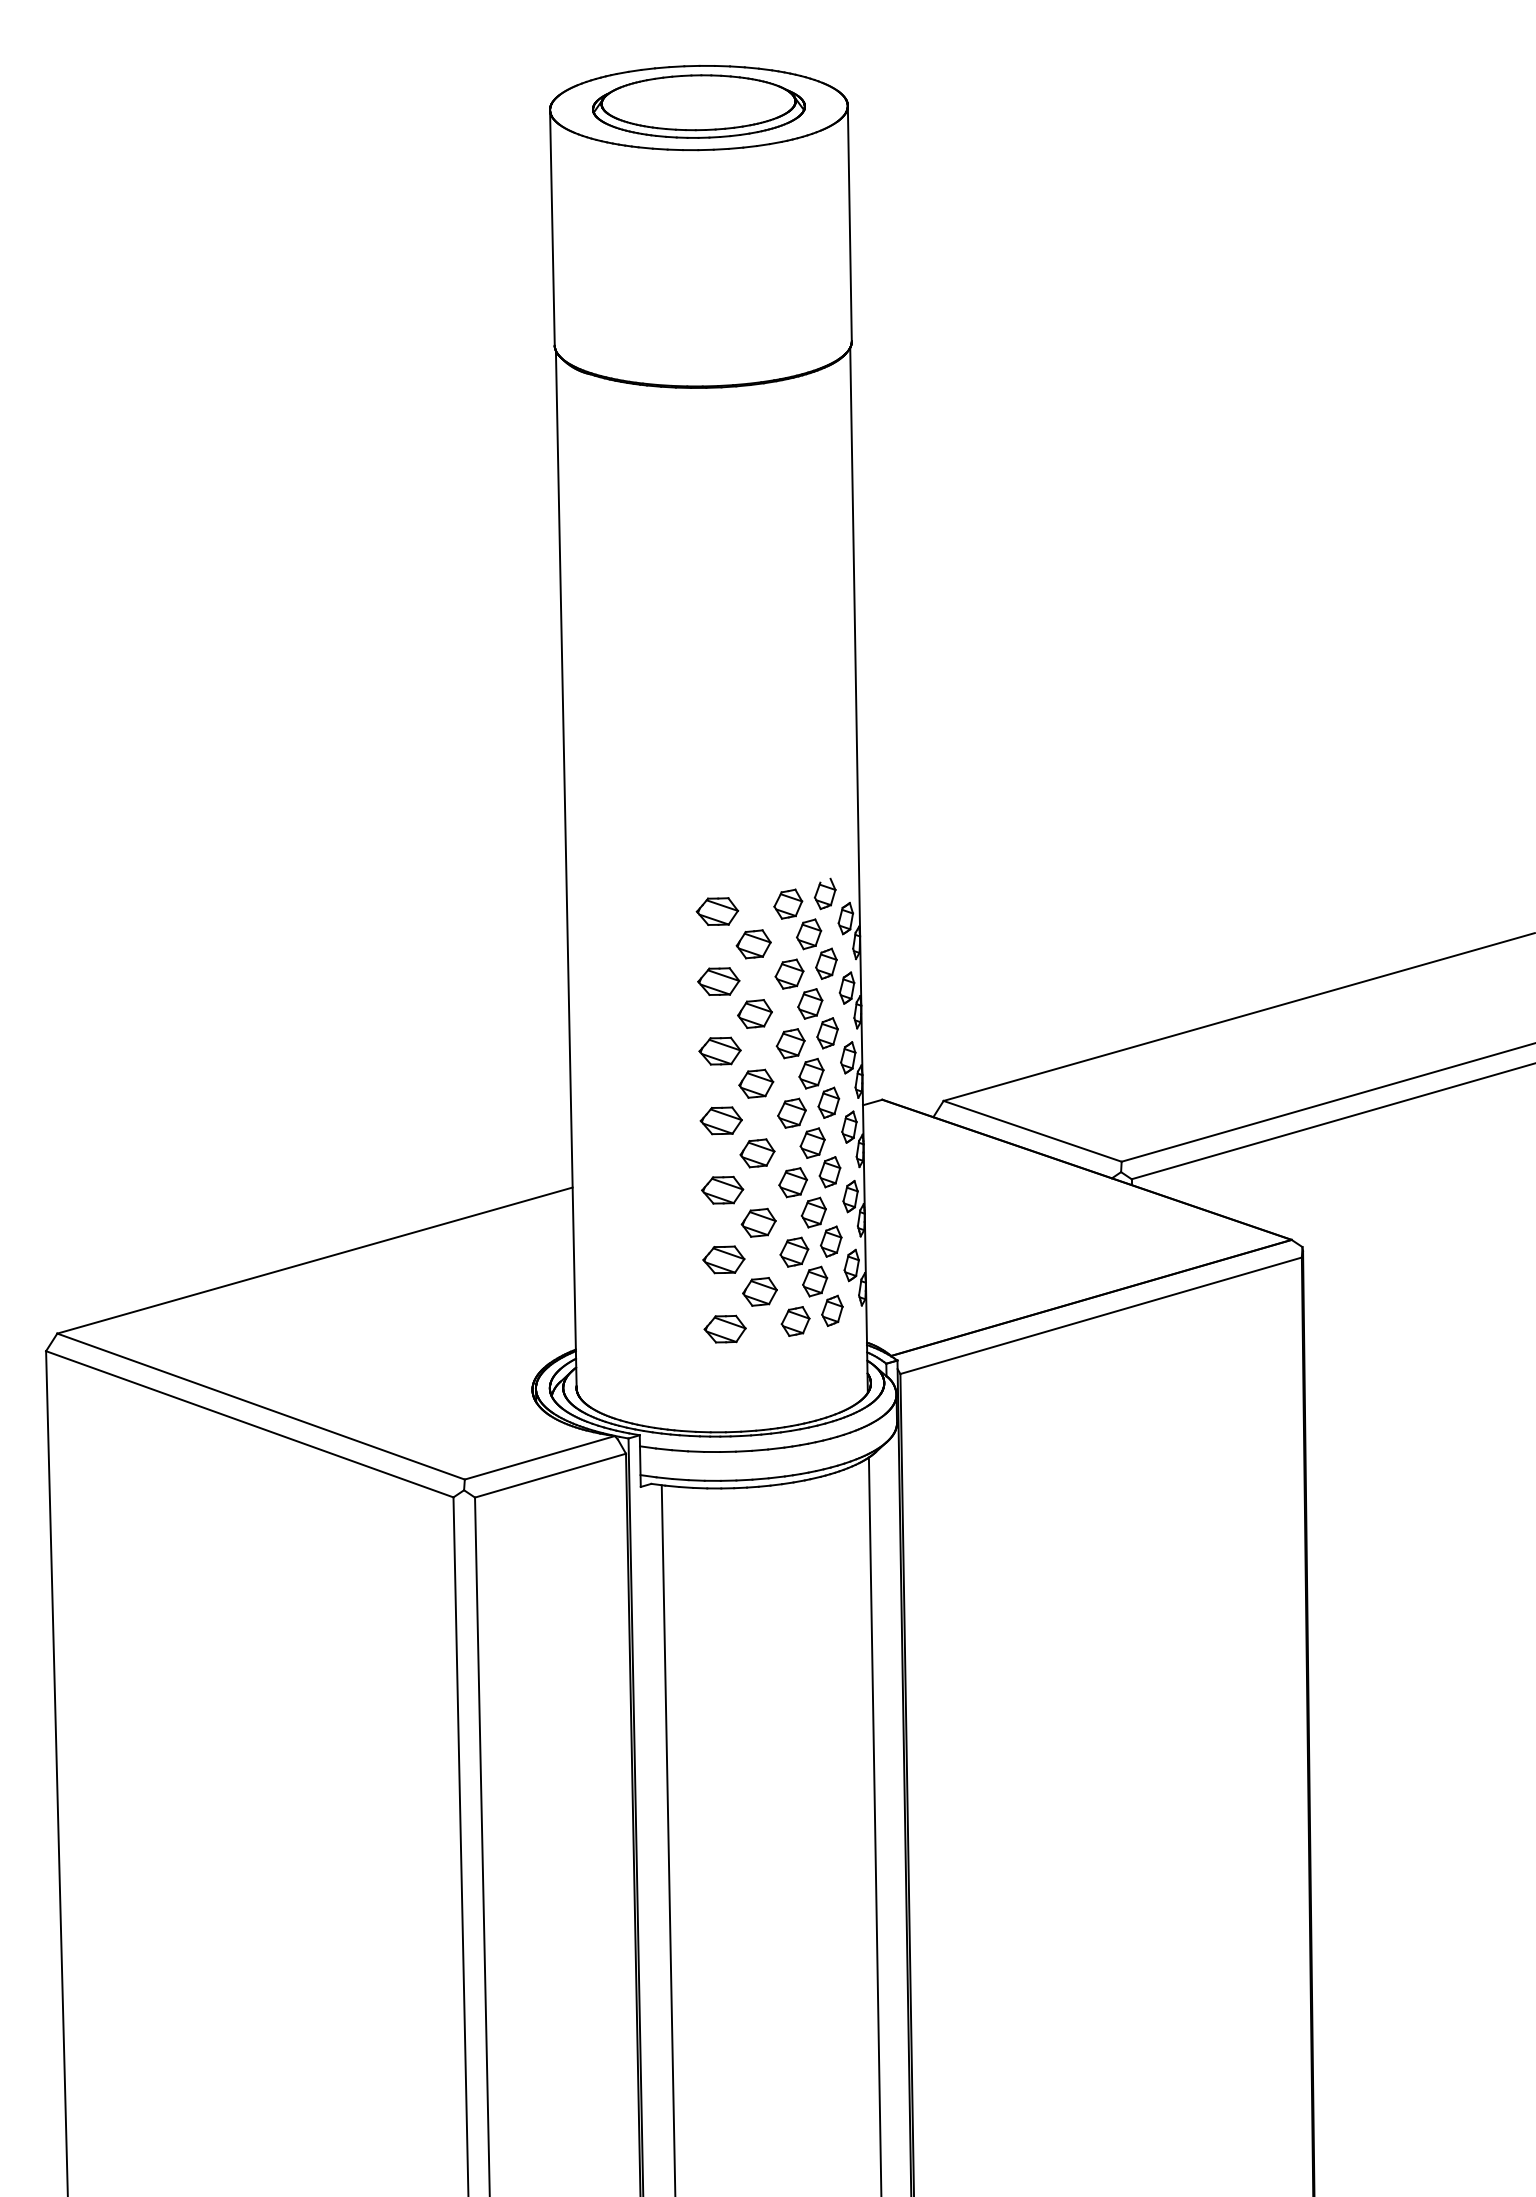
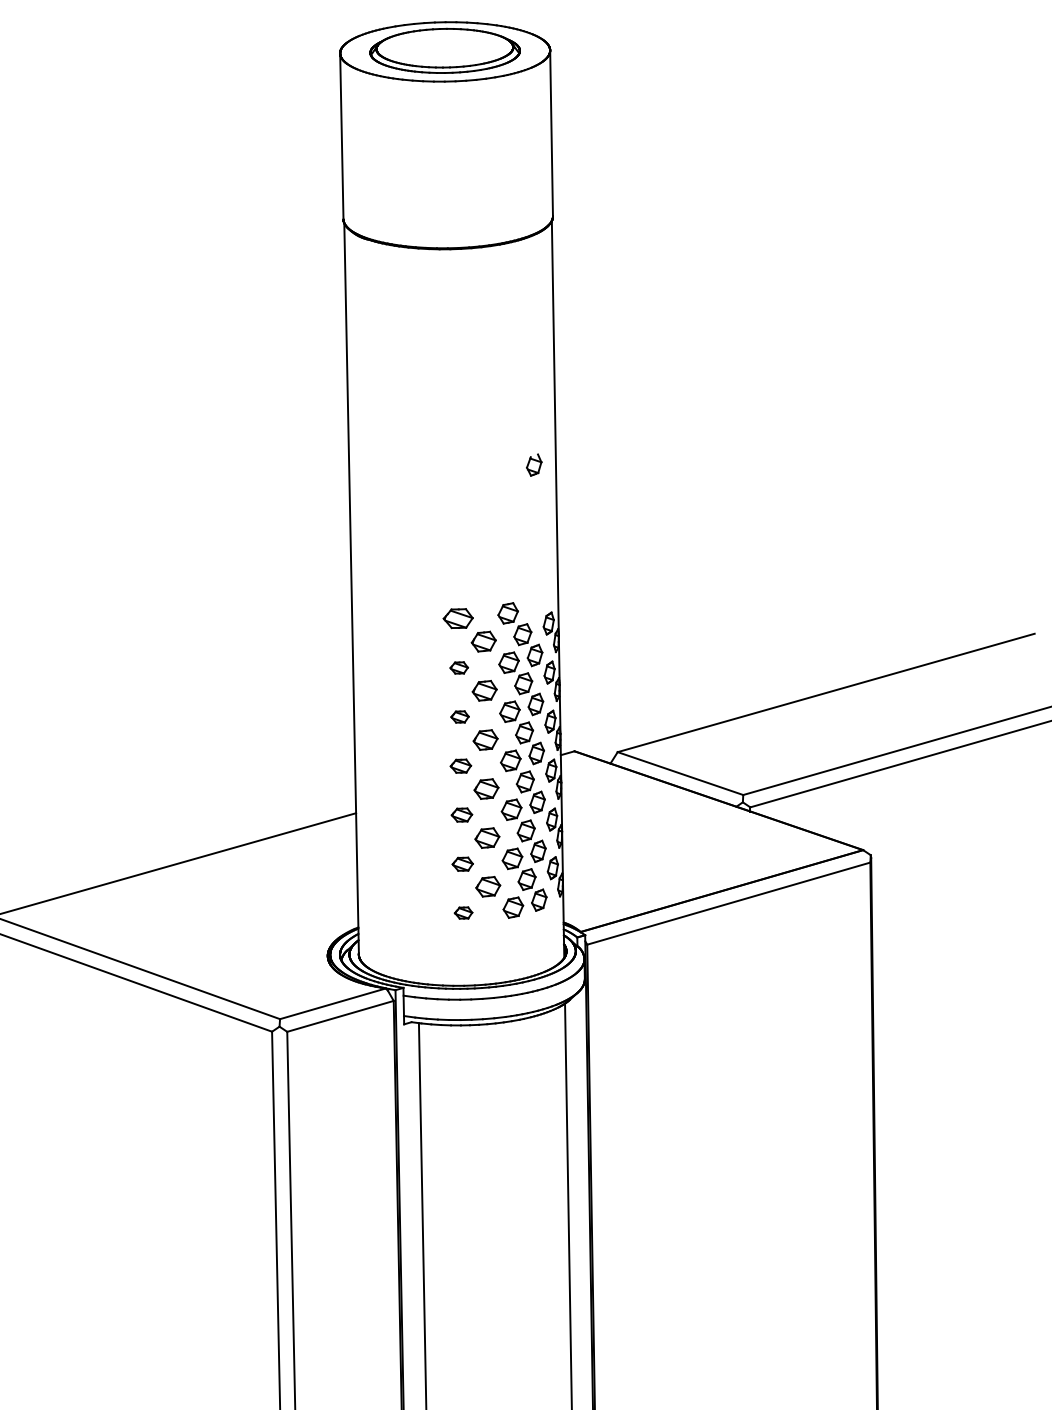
part: (824, 893) -> (533, 464), moved
part: (718, 981) -> (458, 667), size x0.6
part: (719, 1050) -> (459, 716), size x0.6
part: (720, 1120) -> (460, 765), size x0.7
part: (722, 1189) -> (461, 814), size x0.7
part: (723, 1259) -> (462, 863), size x0.7
part: (724, 1328) -> (463, 912), size x0.6

